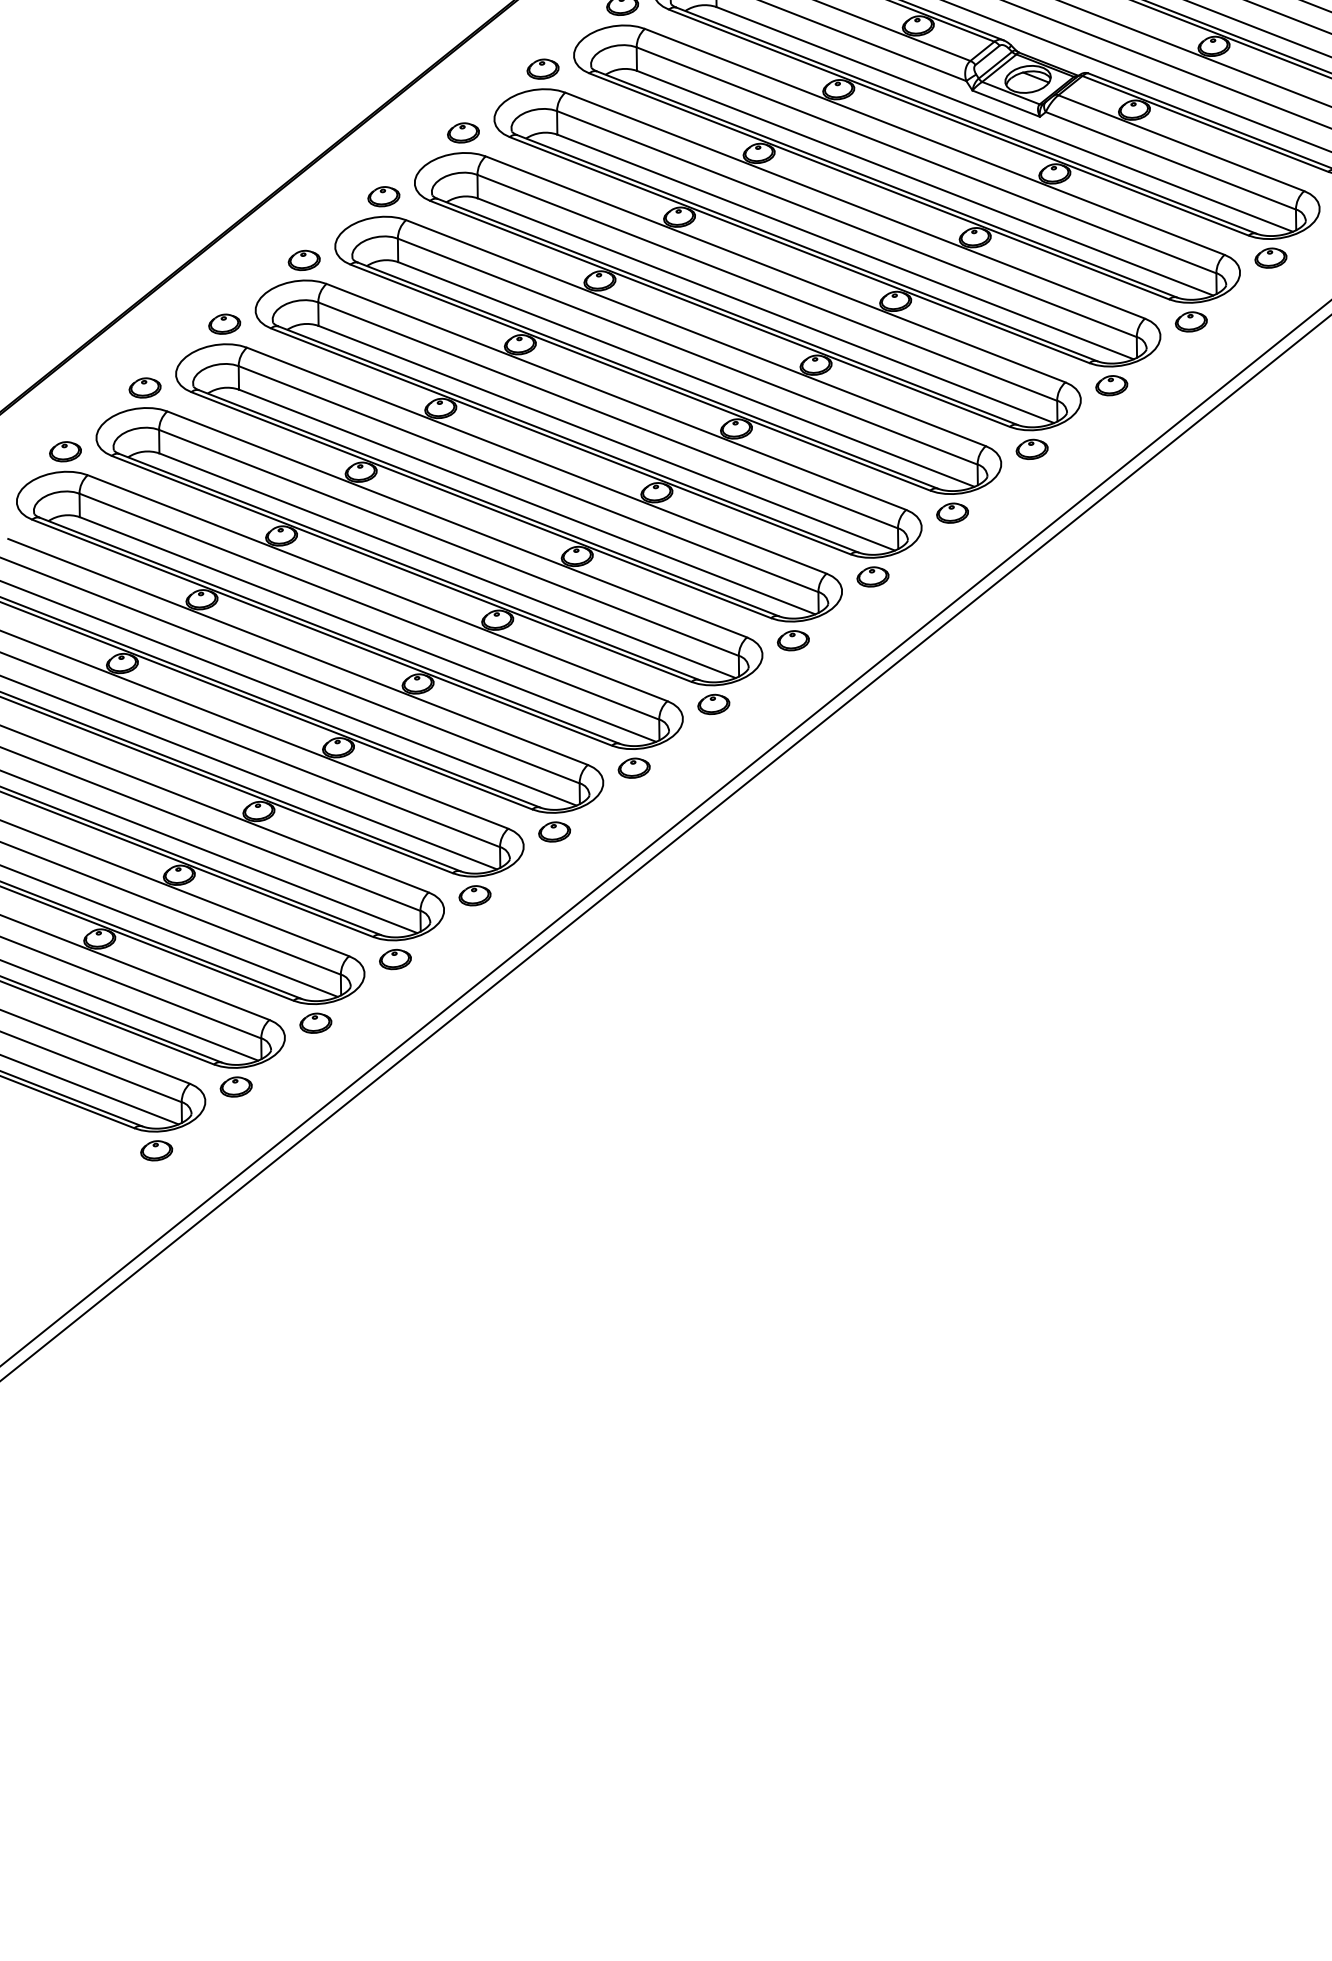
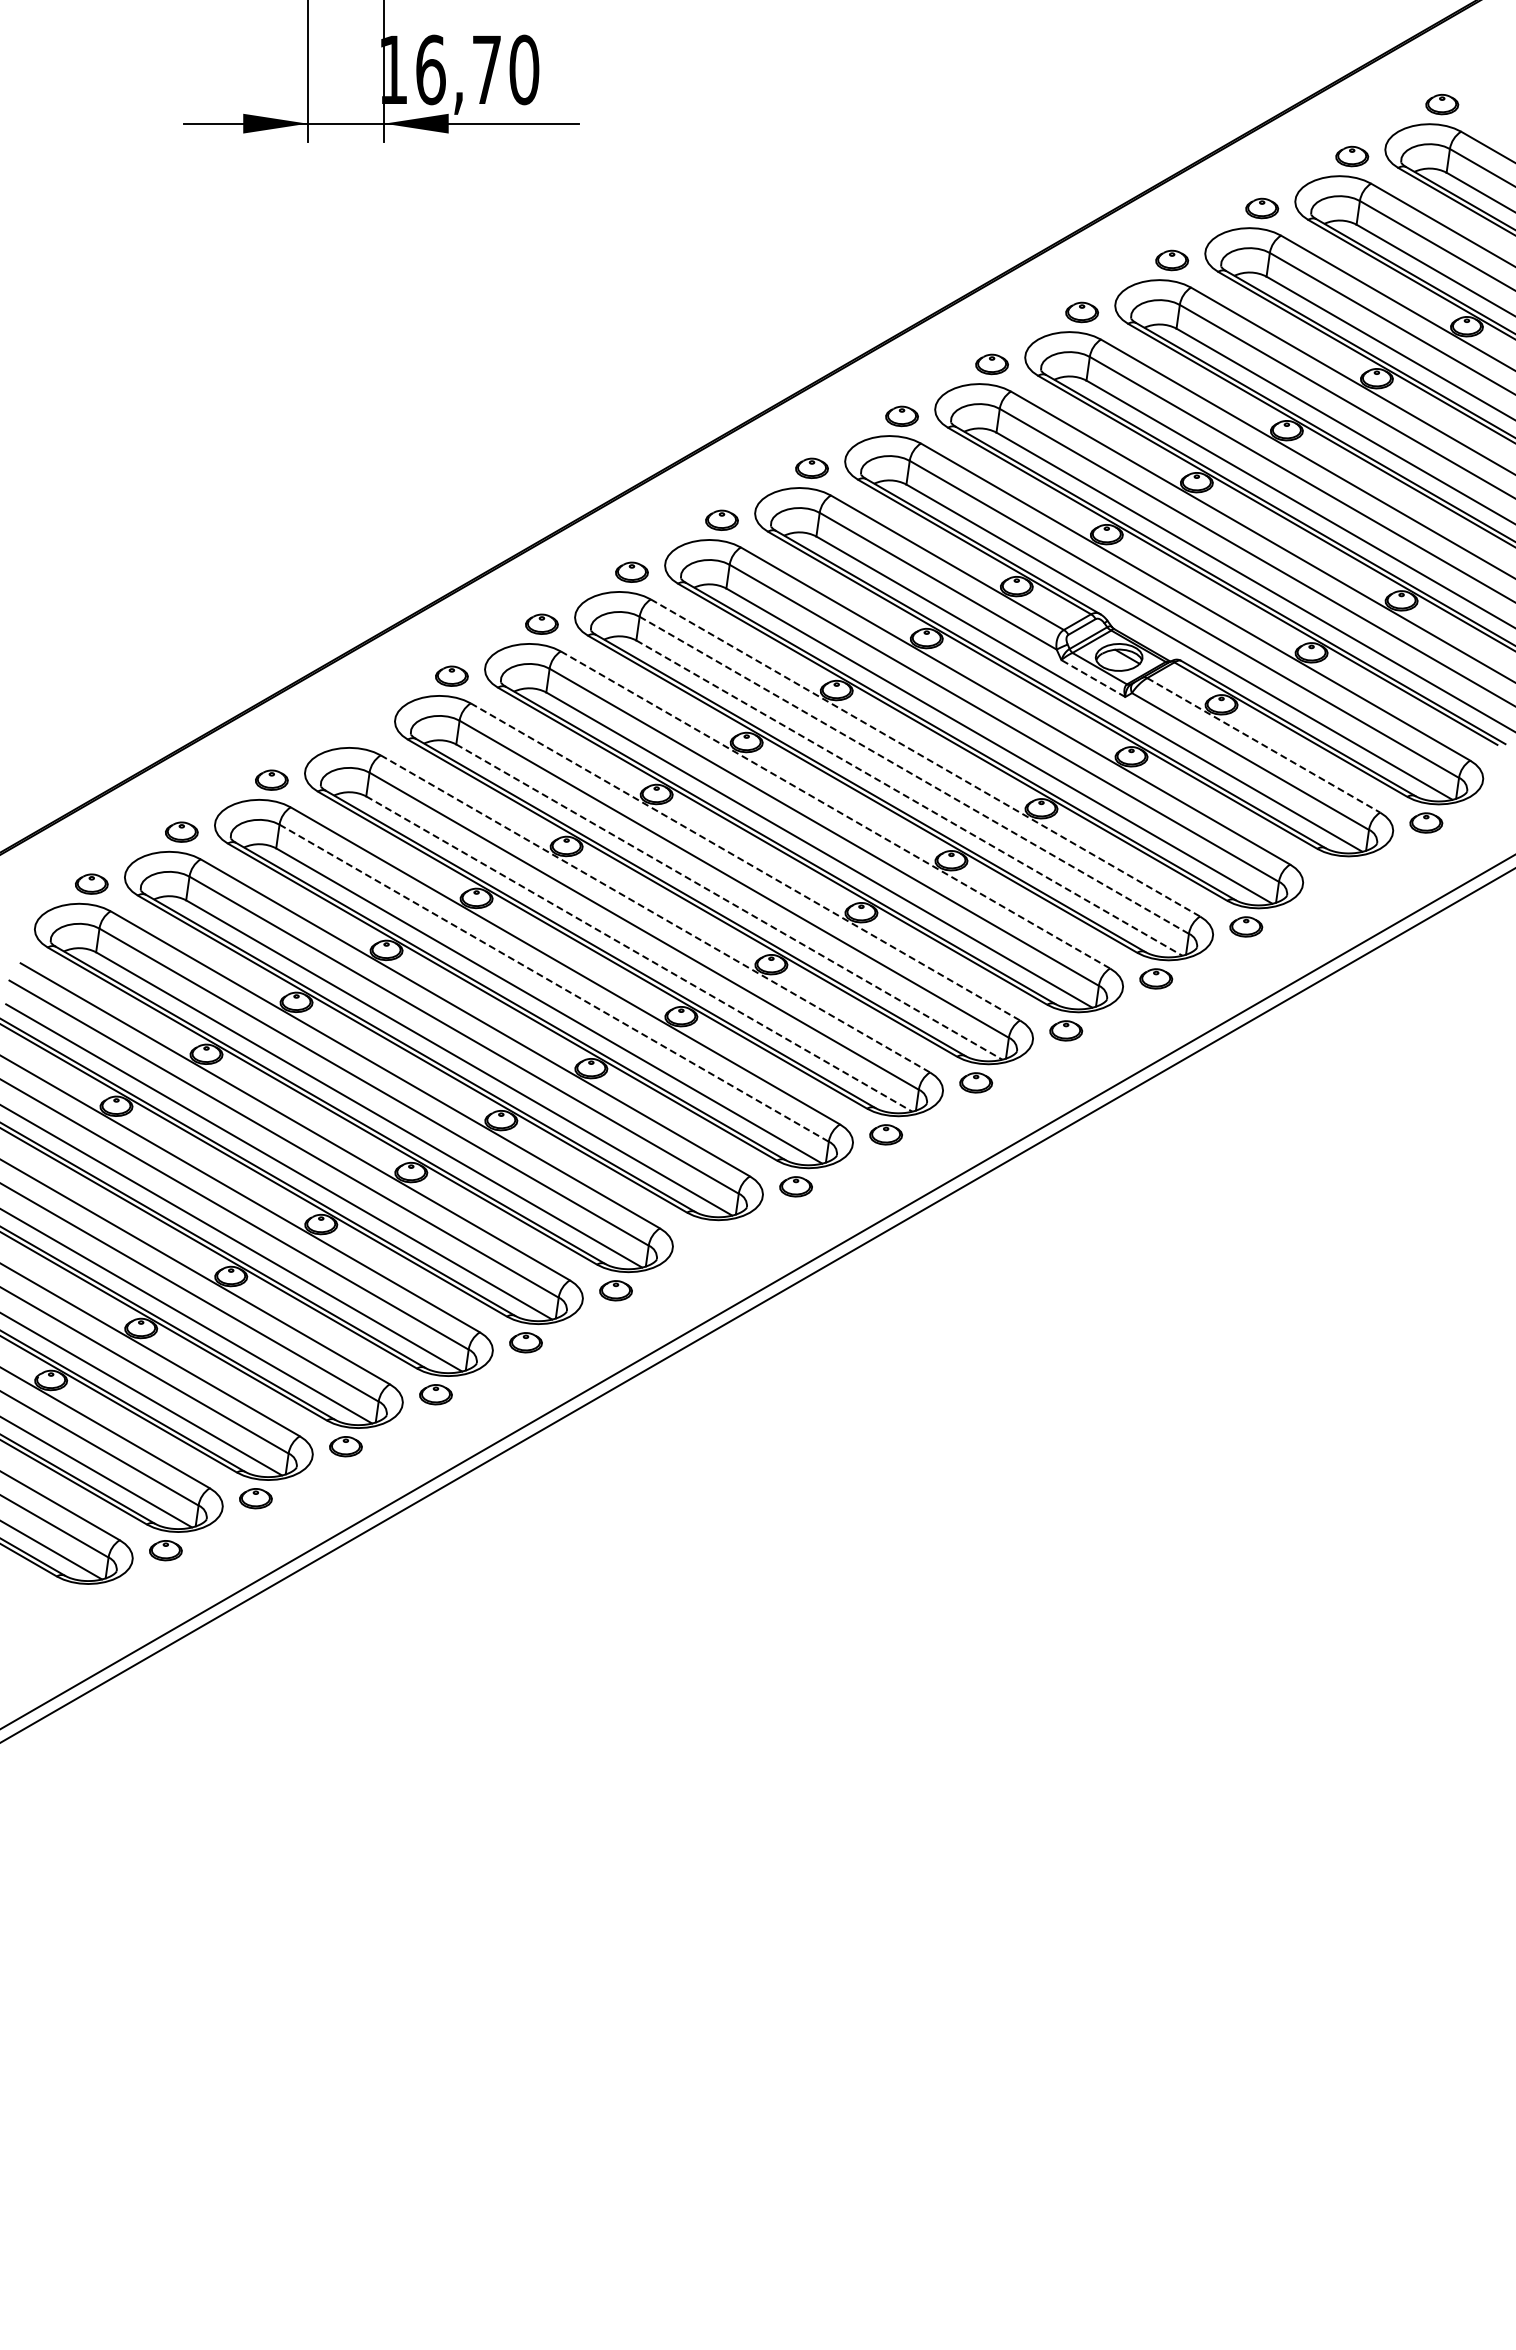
line: (1006, 103) -> (1093, 678), solid -> dashed
line: (1182, 143) -> (1264, 745), solid -> dashed
line: (855, 206) -> (925, 758), solid -> dashed
line: (847, 224) -> (914, 775), solid -> dashed
line: (845, 247) -> (909, 798), solid -> dashed
part: (1271, 257) -> (1336, 874), removed
part: (303, 259) -> (361, 727), removed
line: (775, 269) -> (835, 810), solid -> dashed
line: (696, 333) -> (745, 862), solid -> dashed
line: (686, 374) -> (729, 902), solid -> dashed
line: (616, 397) -> (655, 914), solid -> dashed
line: (607, 438) -> (639, 954), solid -> dashed
line: (528, 479) -> (554, 983), solid -> dashed
part: (713, 704) -> (705, 1238), removed
part: (156, 1150) -> (75, 1602), removed

